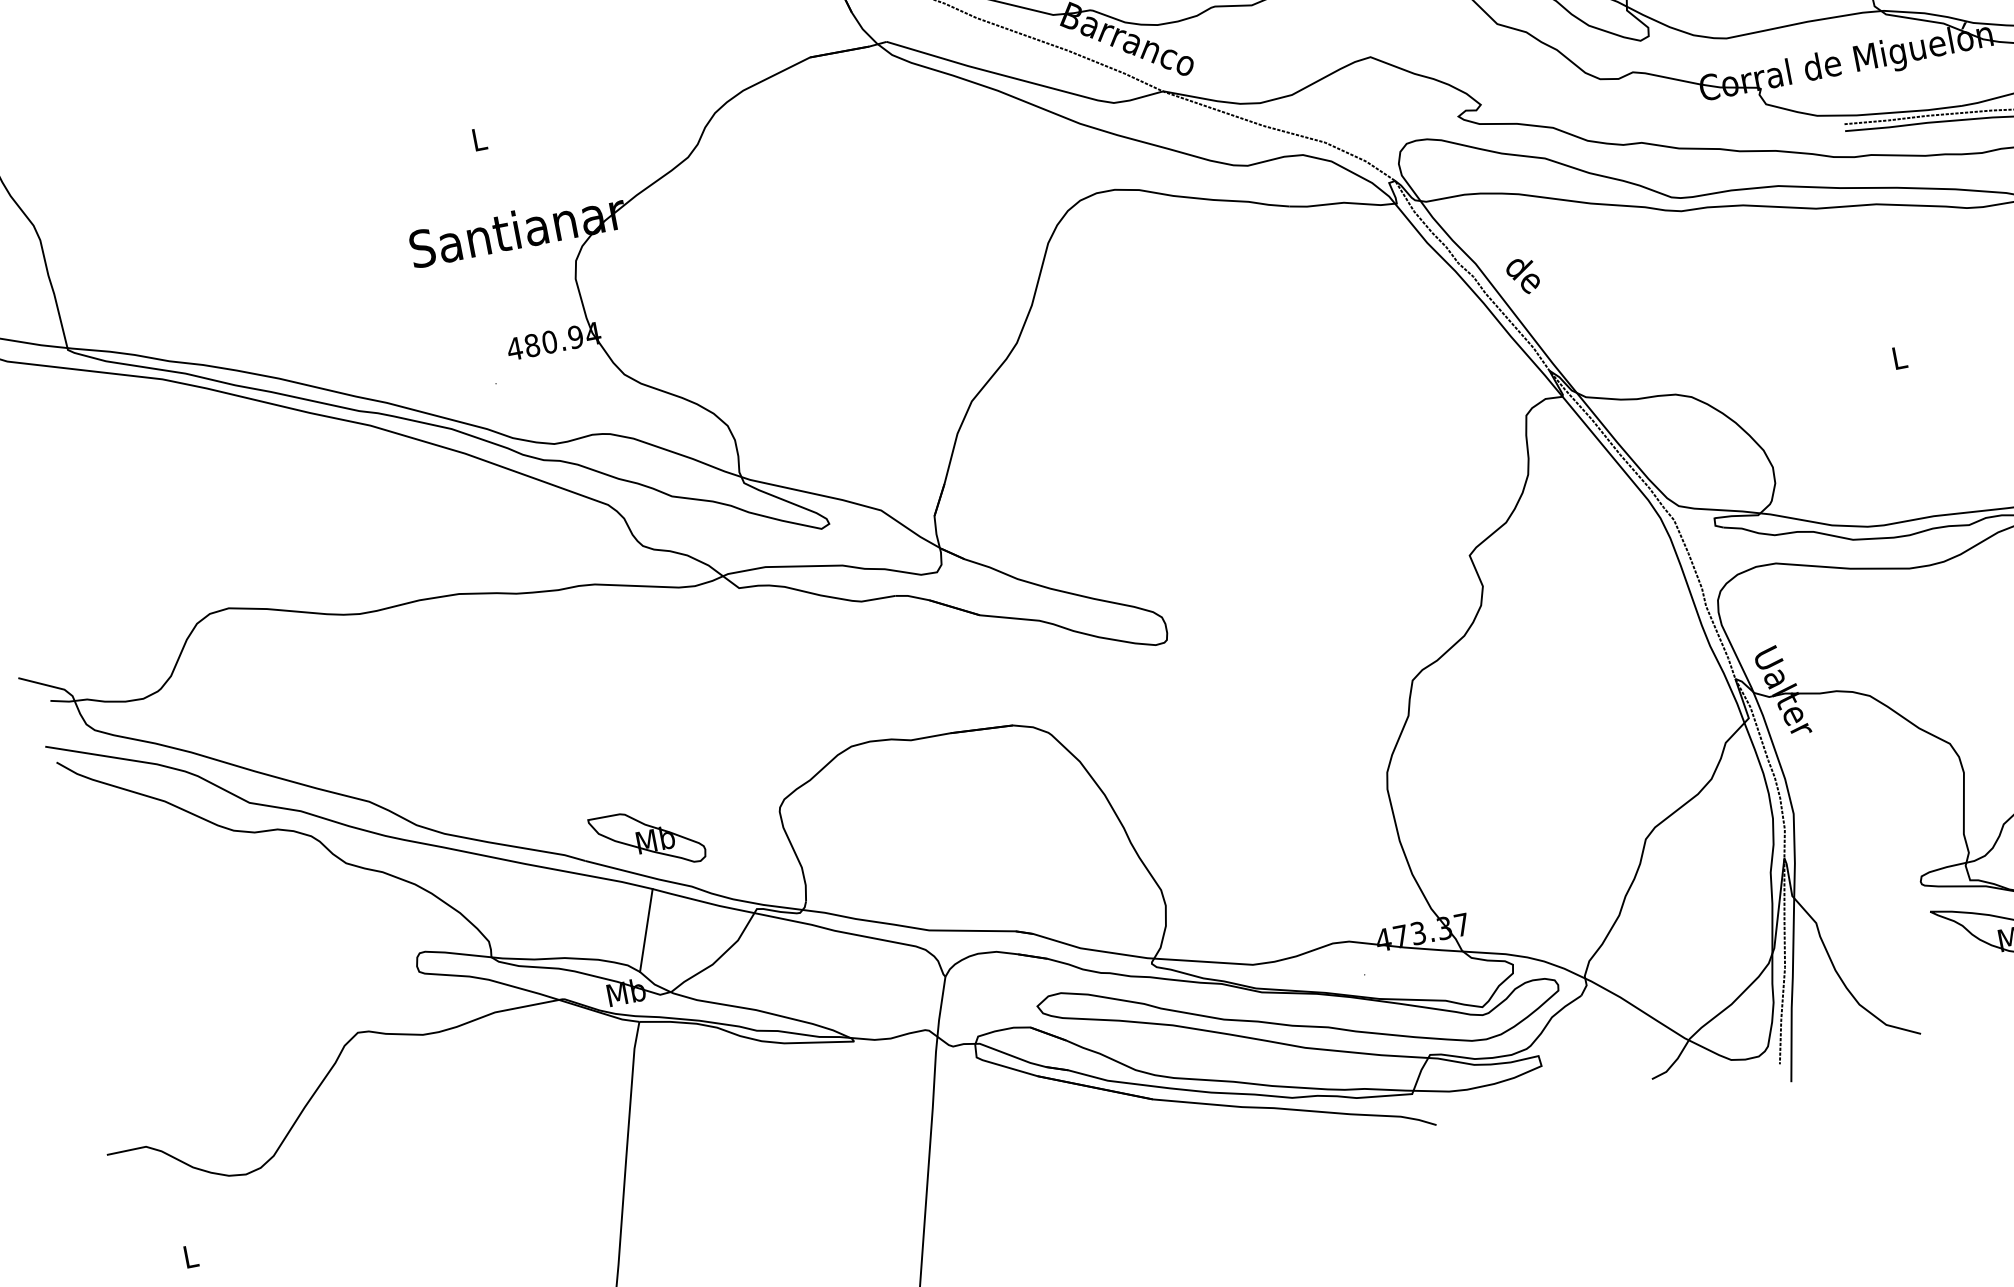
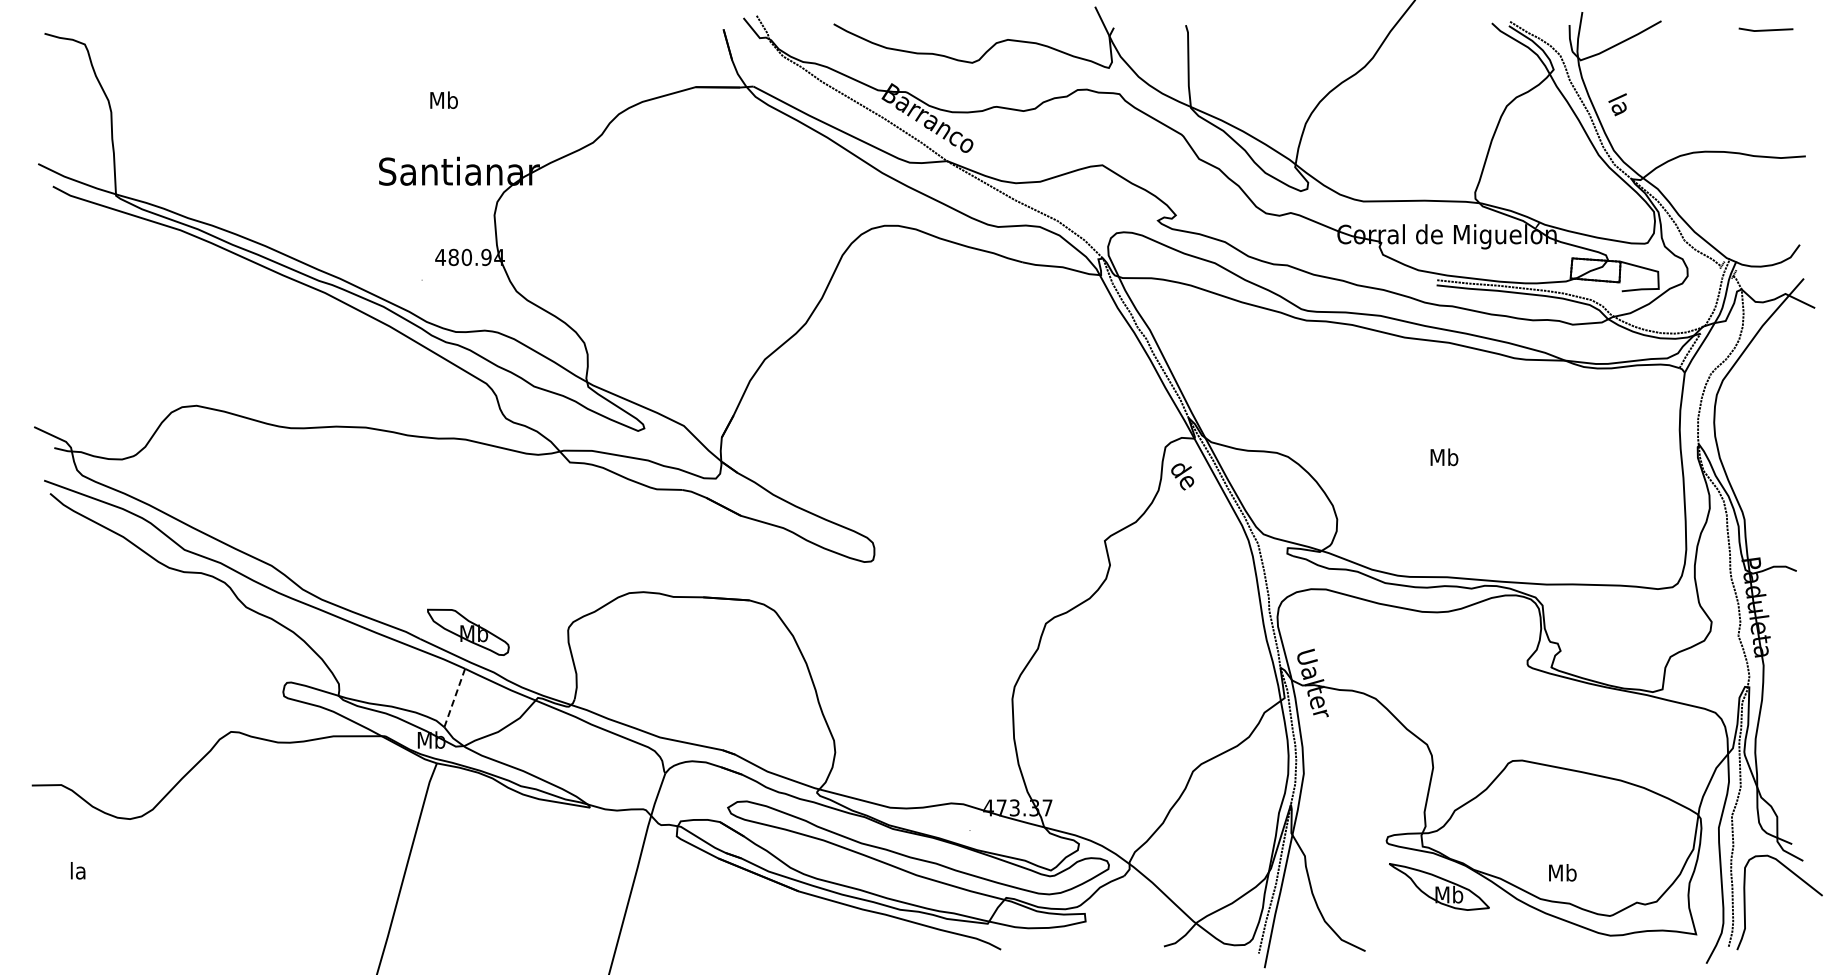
text: (478, 139) -> (443, 100), L -> Mb
text: (1522, 276) -> (1182, 476), moved
text: (1899, 357) -> (1444, 457), L -> Mb
line: (646, 931) -> (454, 698), solid -> dashed
text: (189, 1256) -> (77, 870), L -> la

